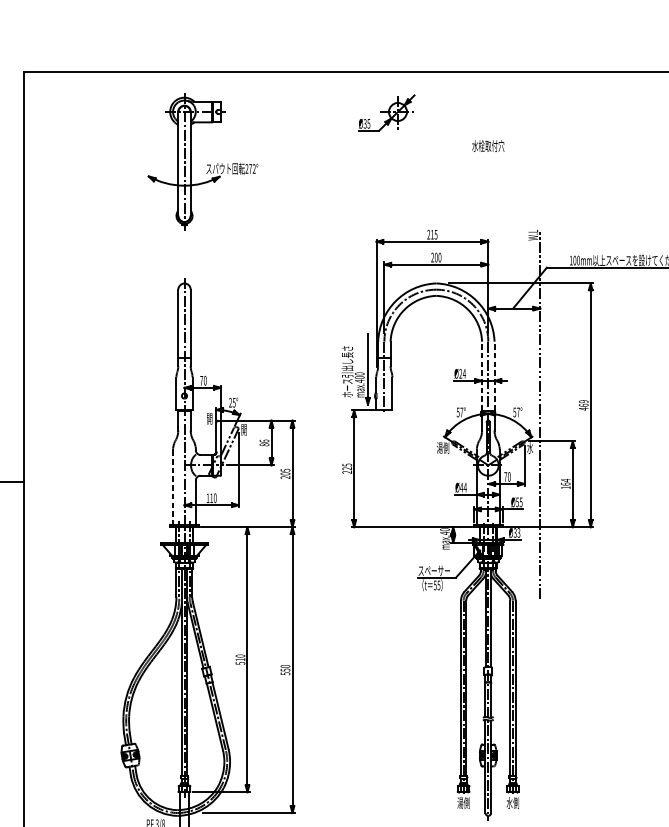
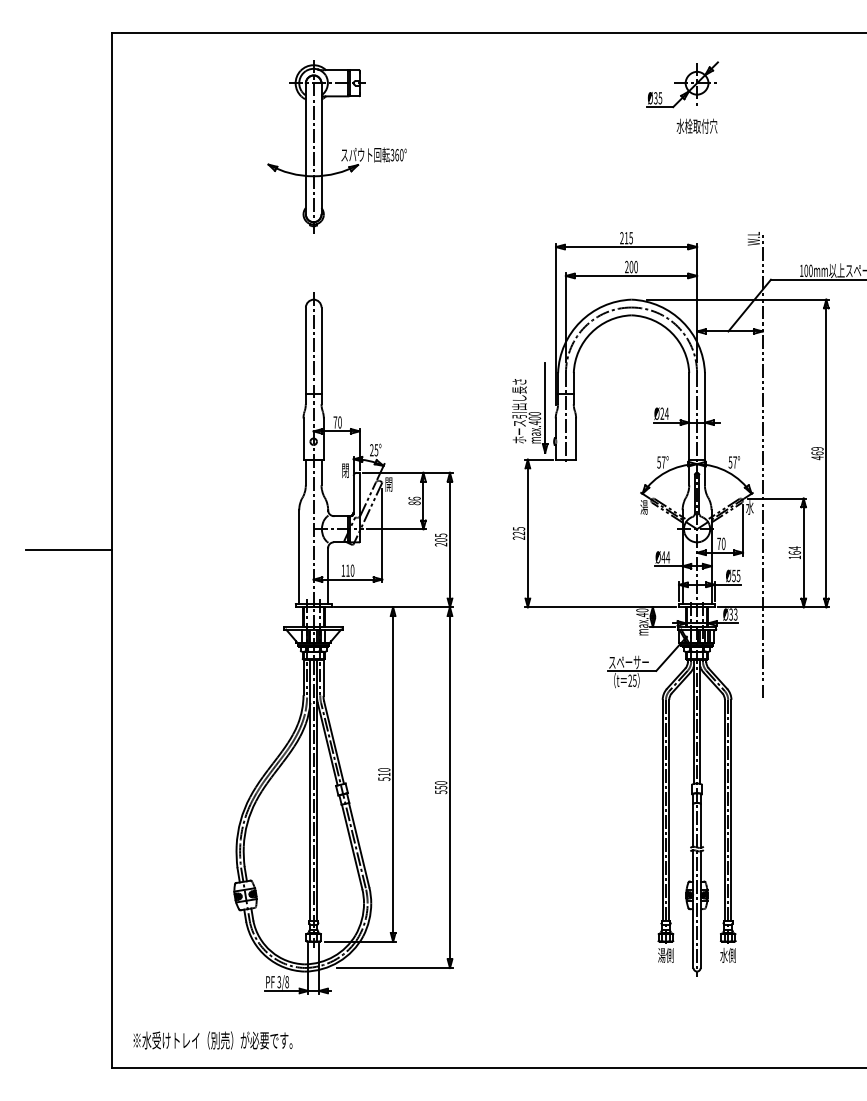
part: (386, 112) -> (682, 84), moved
text: (250, 169) -> (396, 155), 272° -> 360°
line: (482, 376) -> (689, 416), dashed -> solid
line: (494, 376) -> (704, 416), dashed -> solid
text: (209, 420) -> (345, 472), 開 -> 閉
text: (442, 448) -> (639, 507), 湯側 -> 湯
line: (173, 487) -> (299, 557), dashed -> solid
text: (435, 585) -> (630, 680), 55 -> 25

